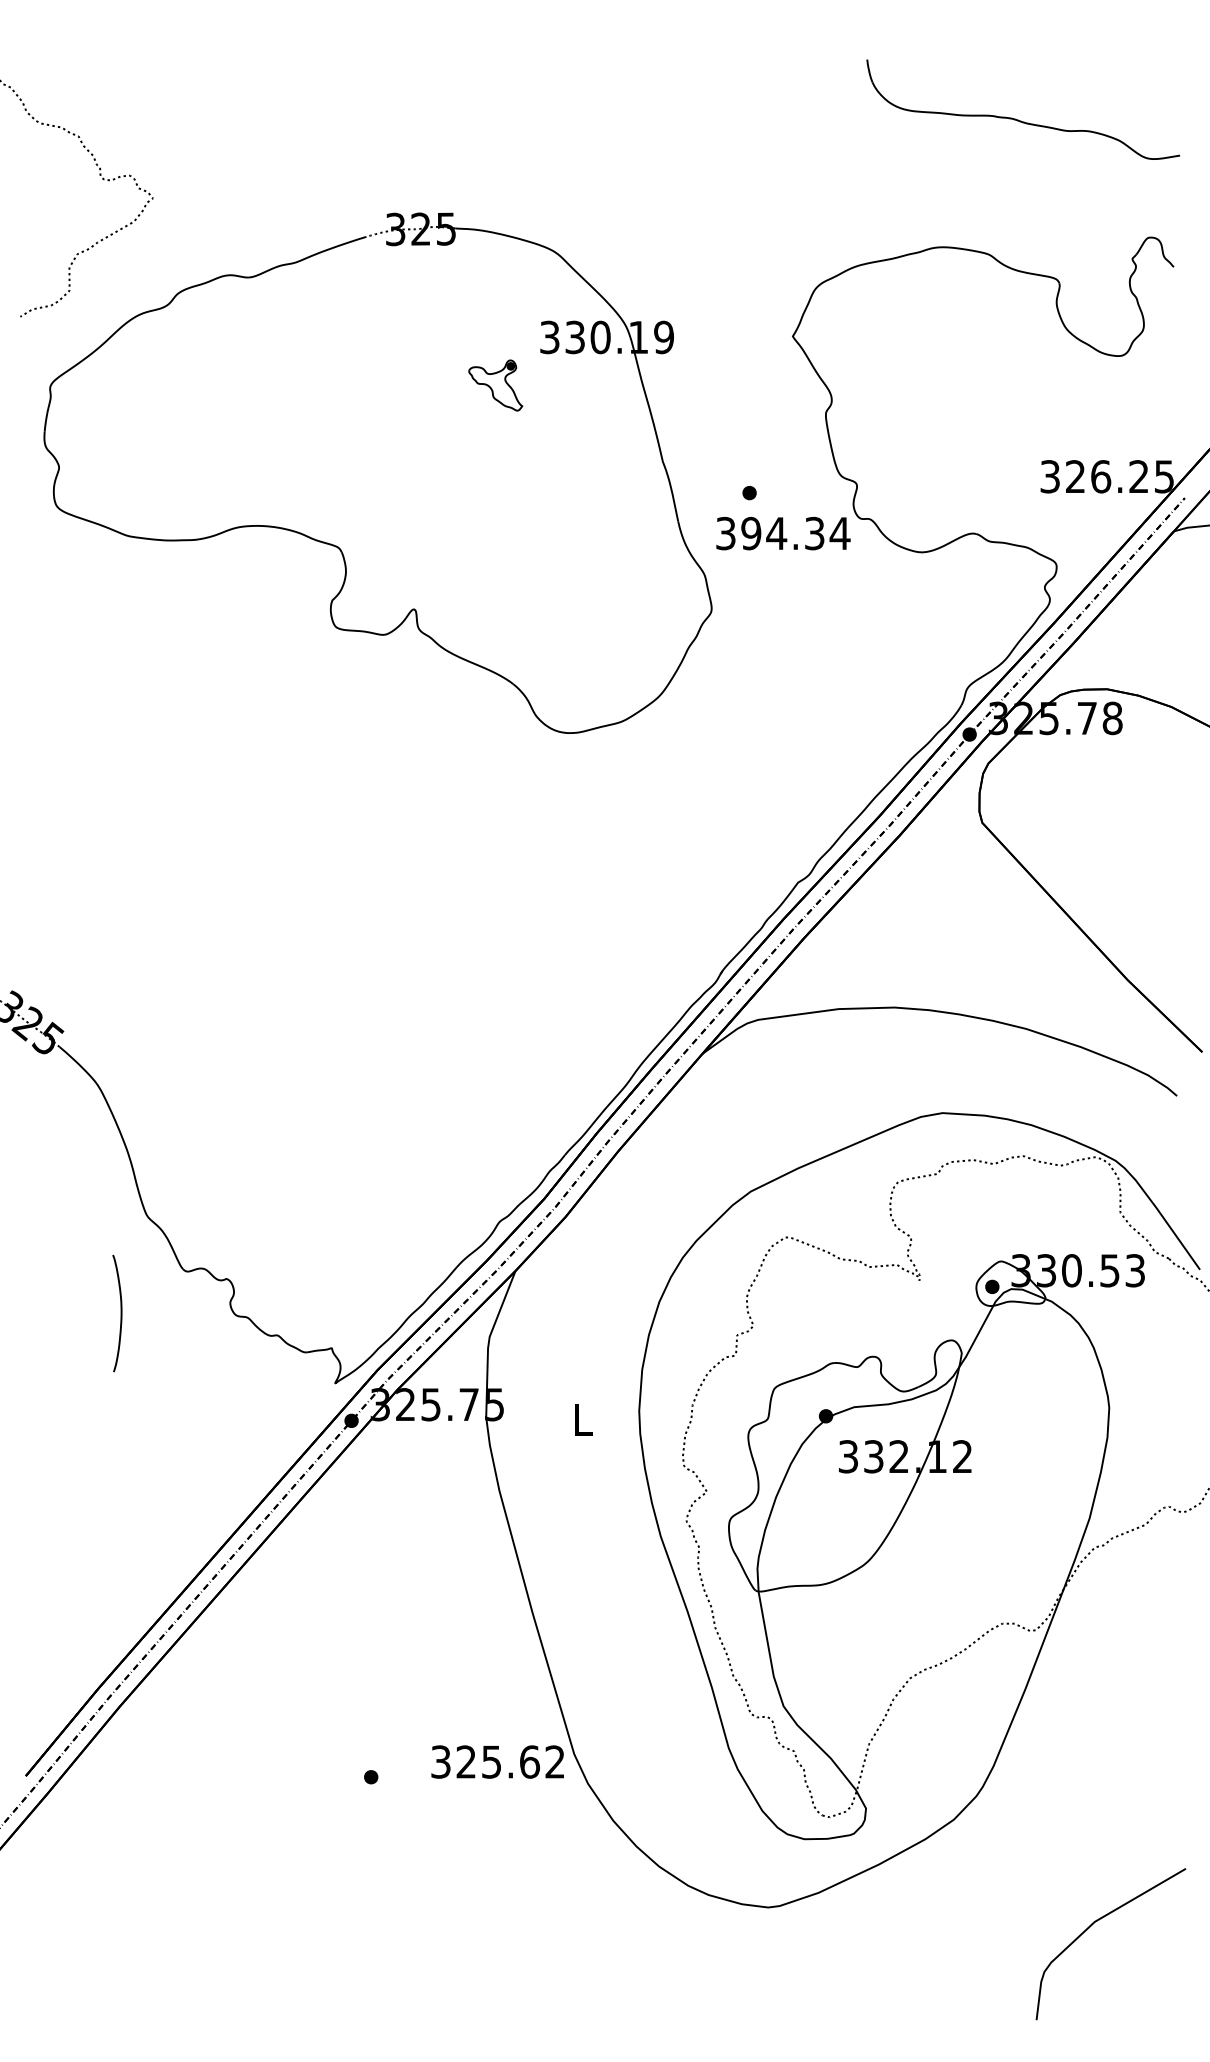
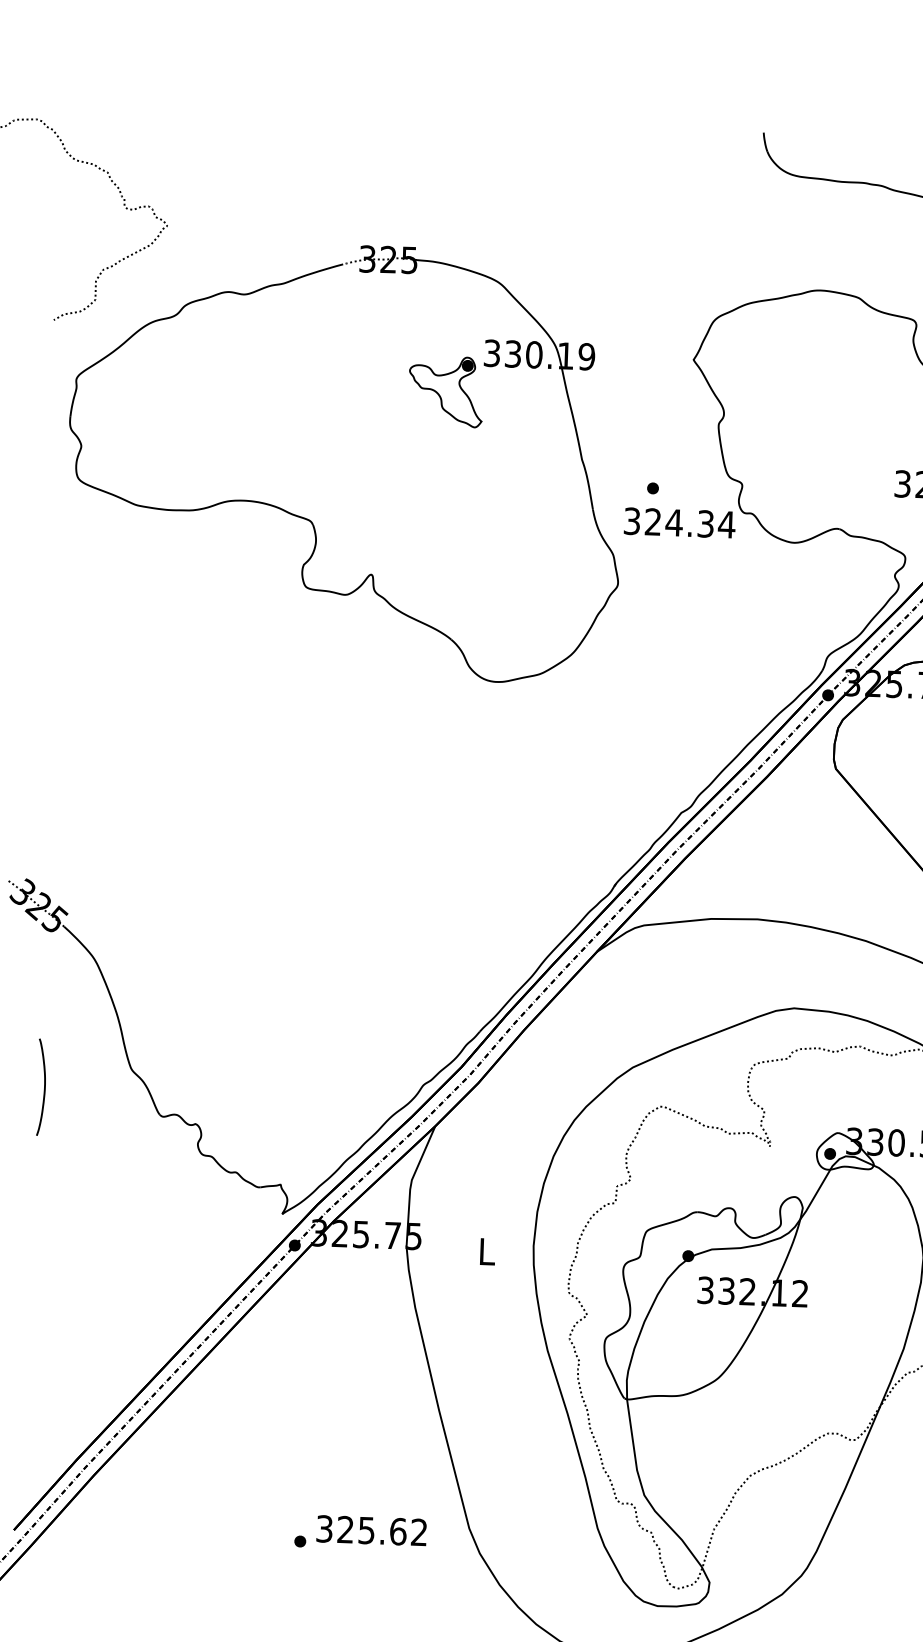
part: (495, 385) -> (445, 391), size x1.67
text: (751, 533) -> (653, 522), 394.34 -> 324.34
curve: (120, 1313) -> (44, 1087), moved
text: (497, 1761) -> (371, 1530), moved

